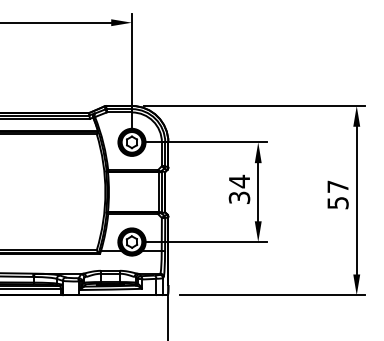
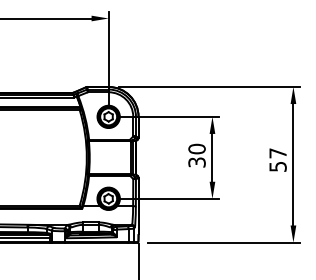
text: (239, 181) -> (197, 149), 34 -> 30

